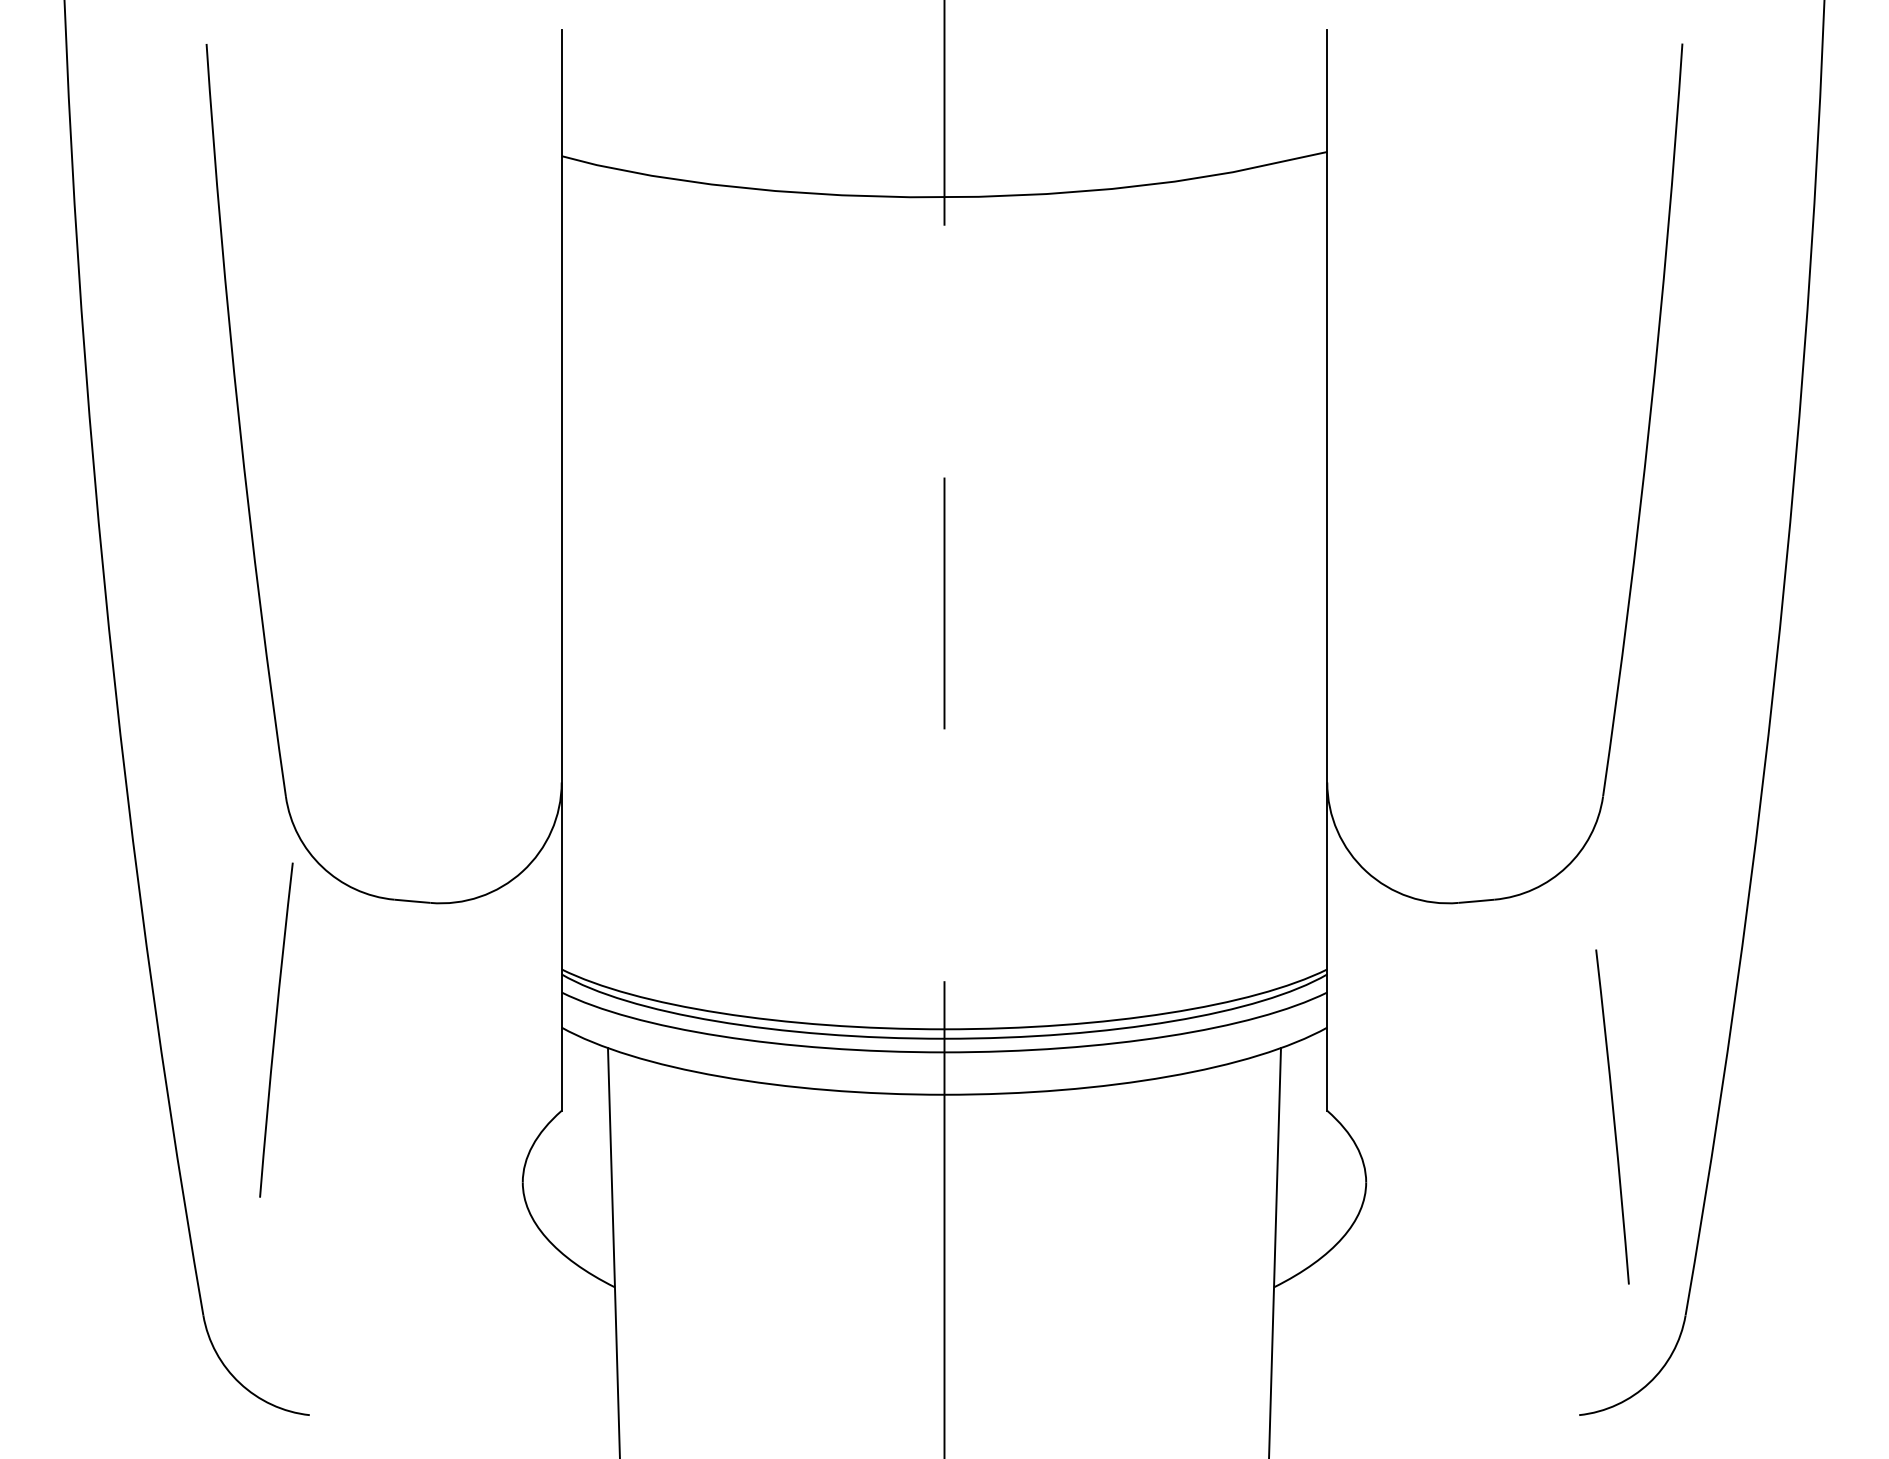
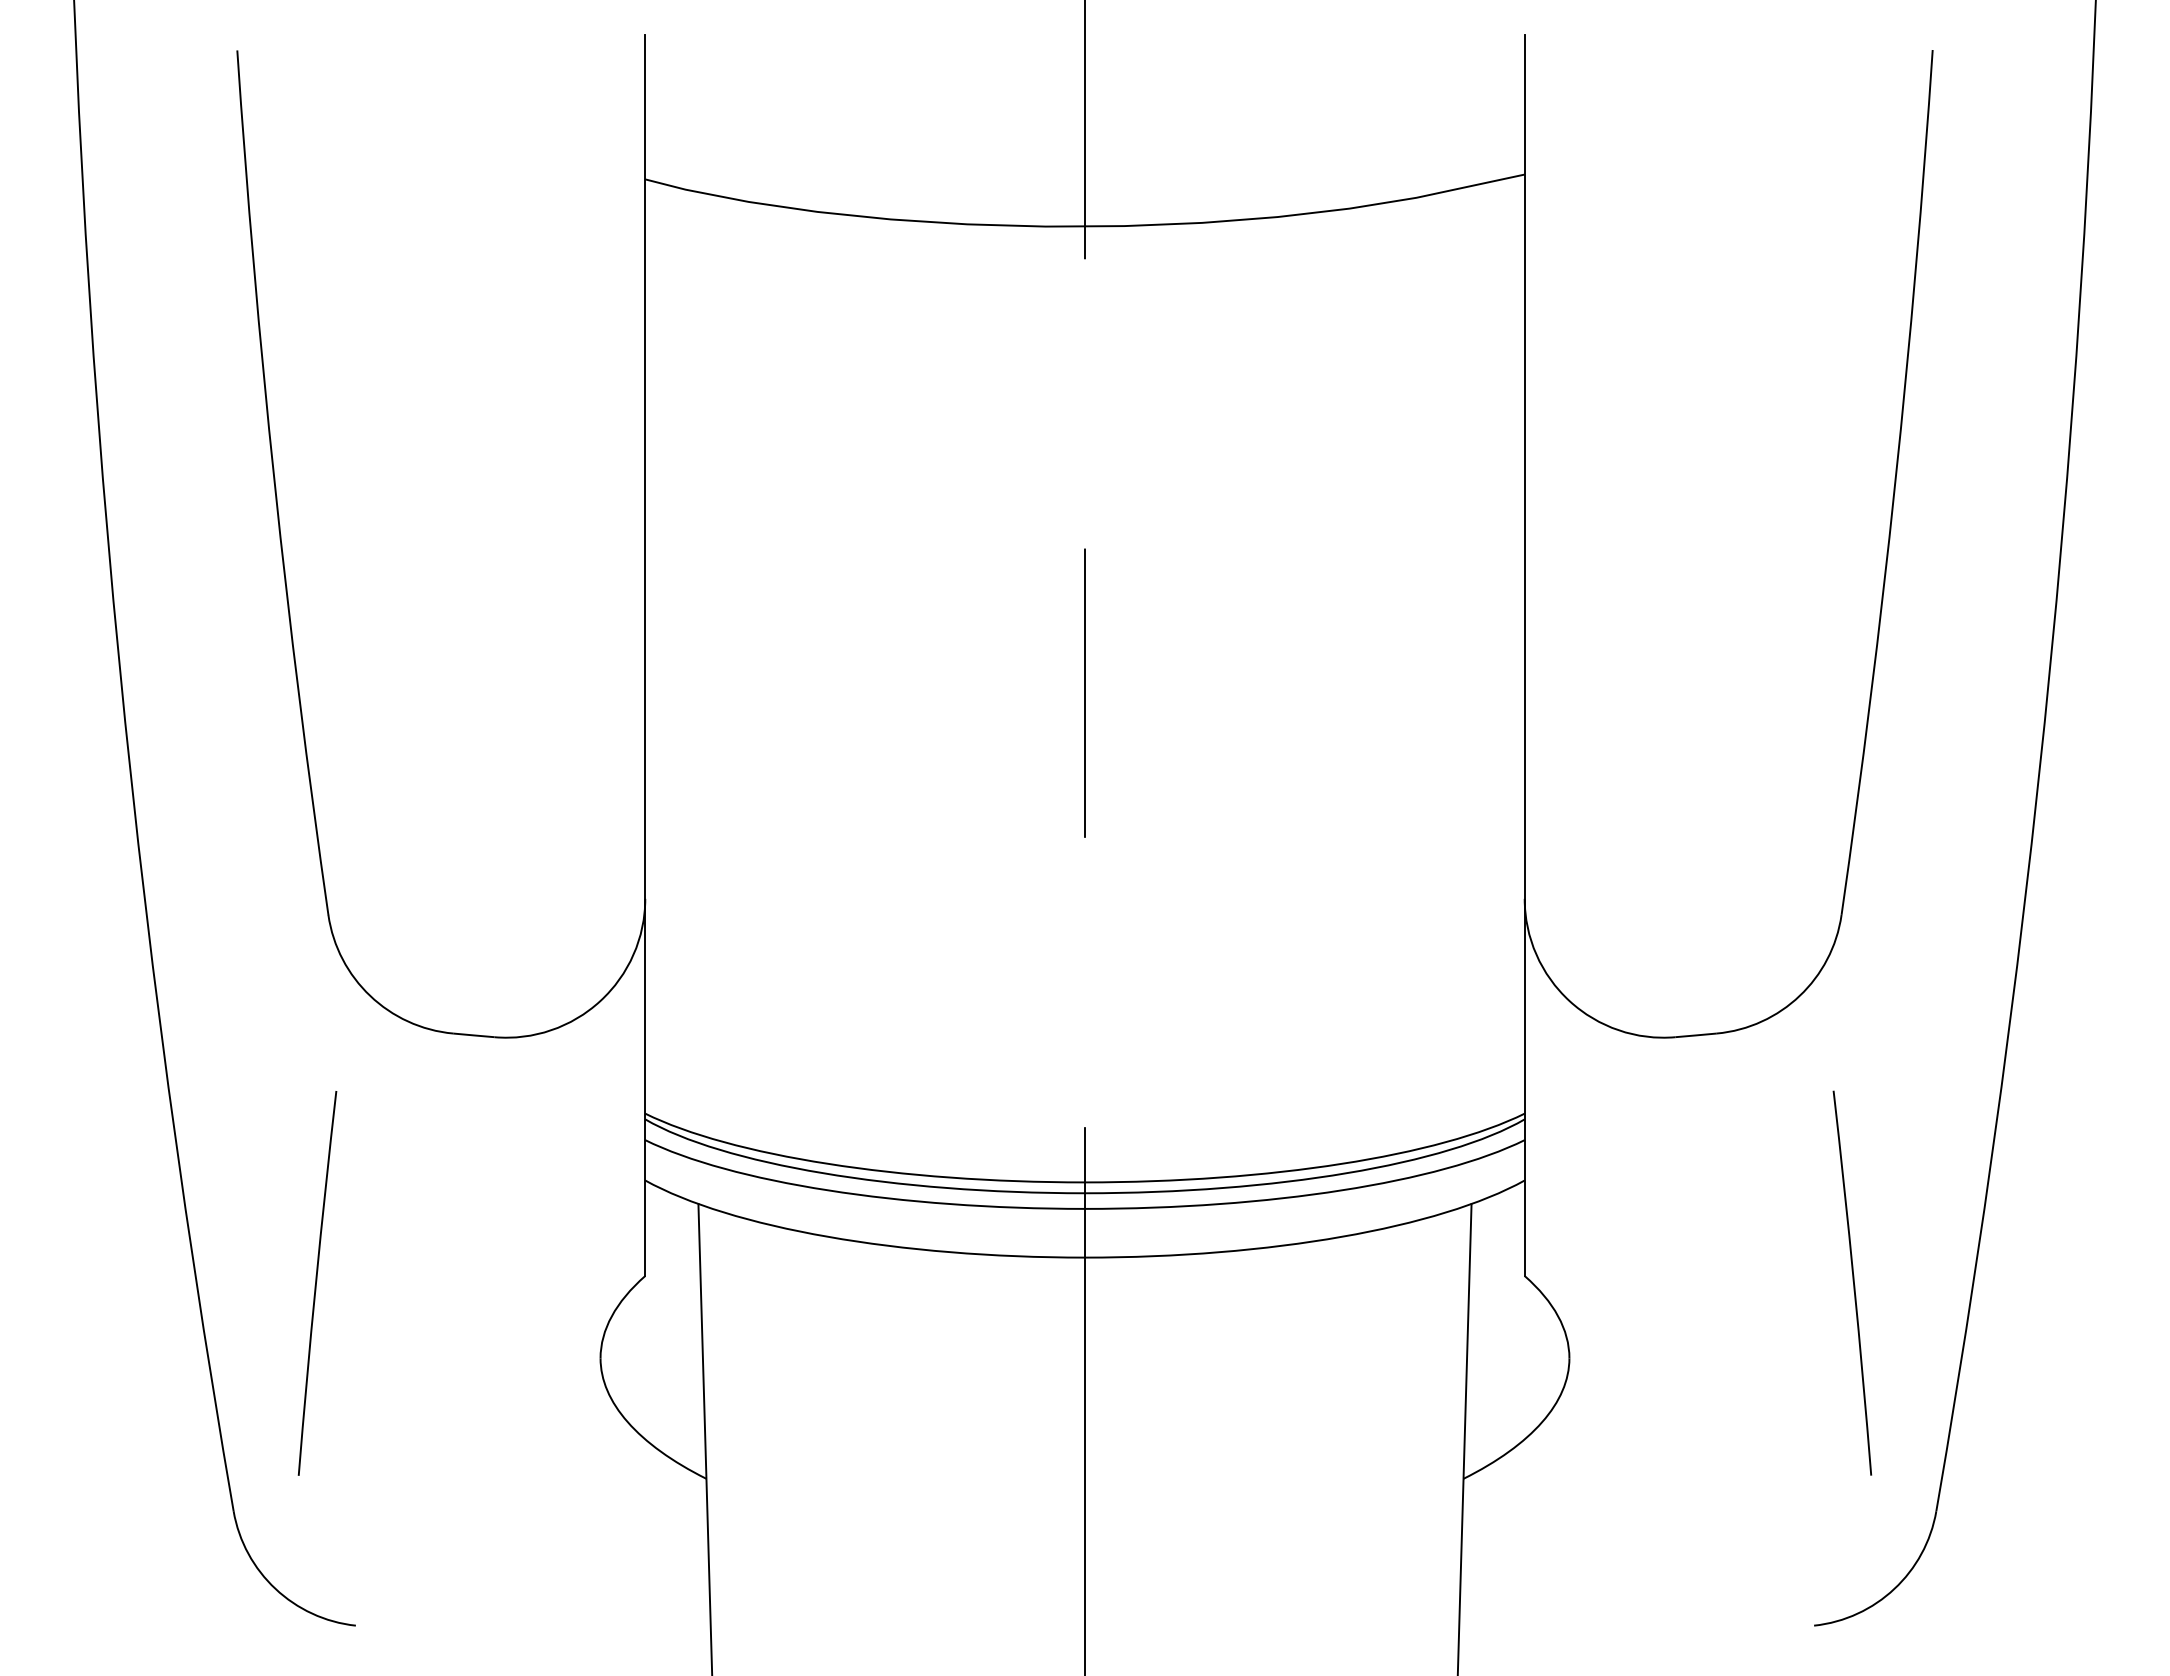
arc: (275, 1030) -> (316, 1283), moved

